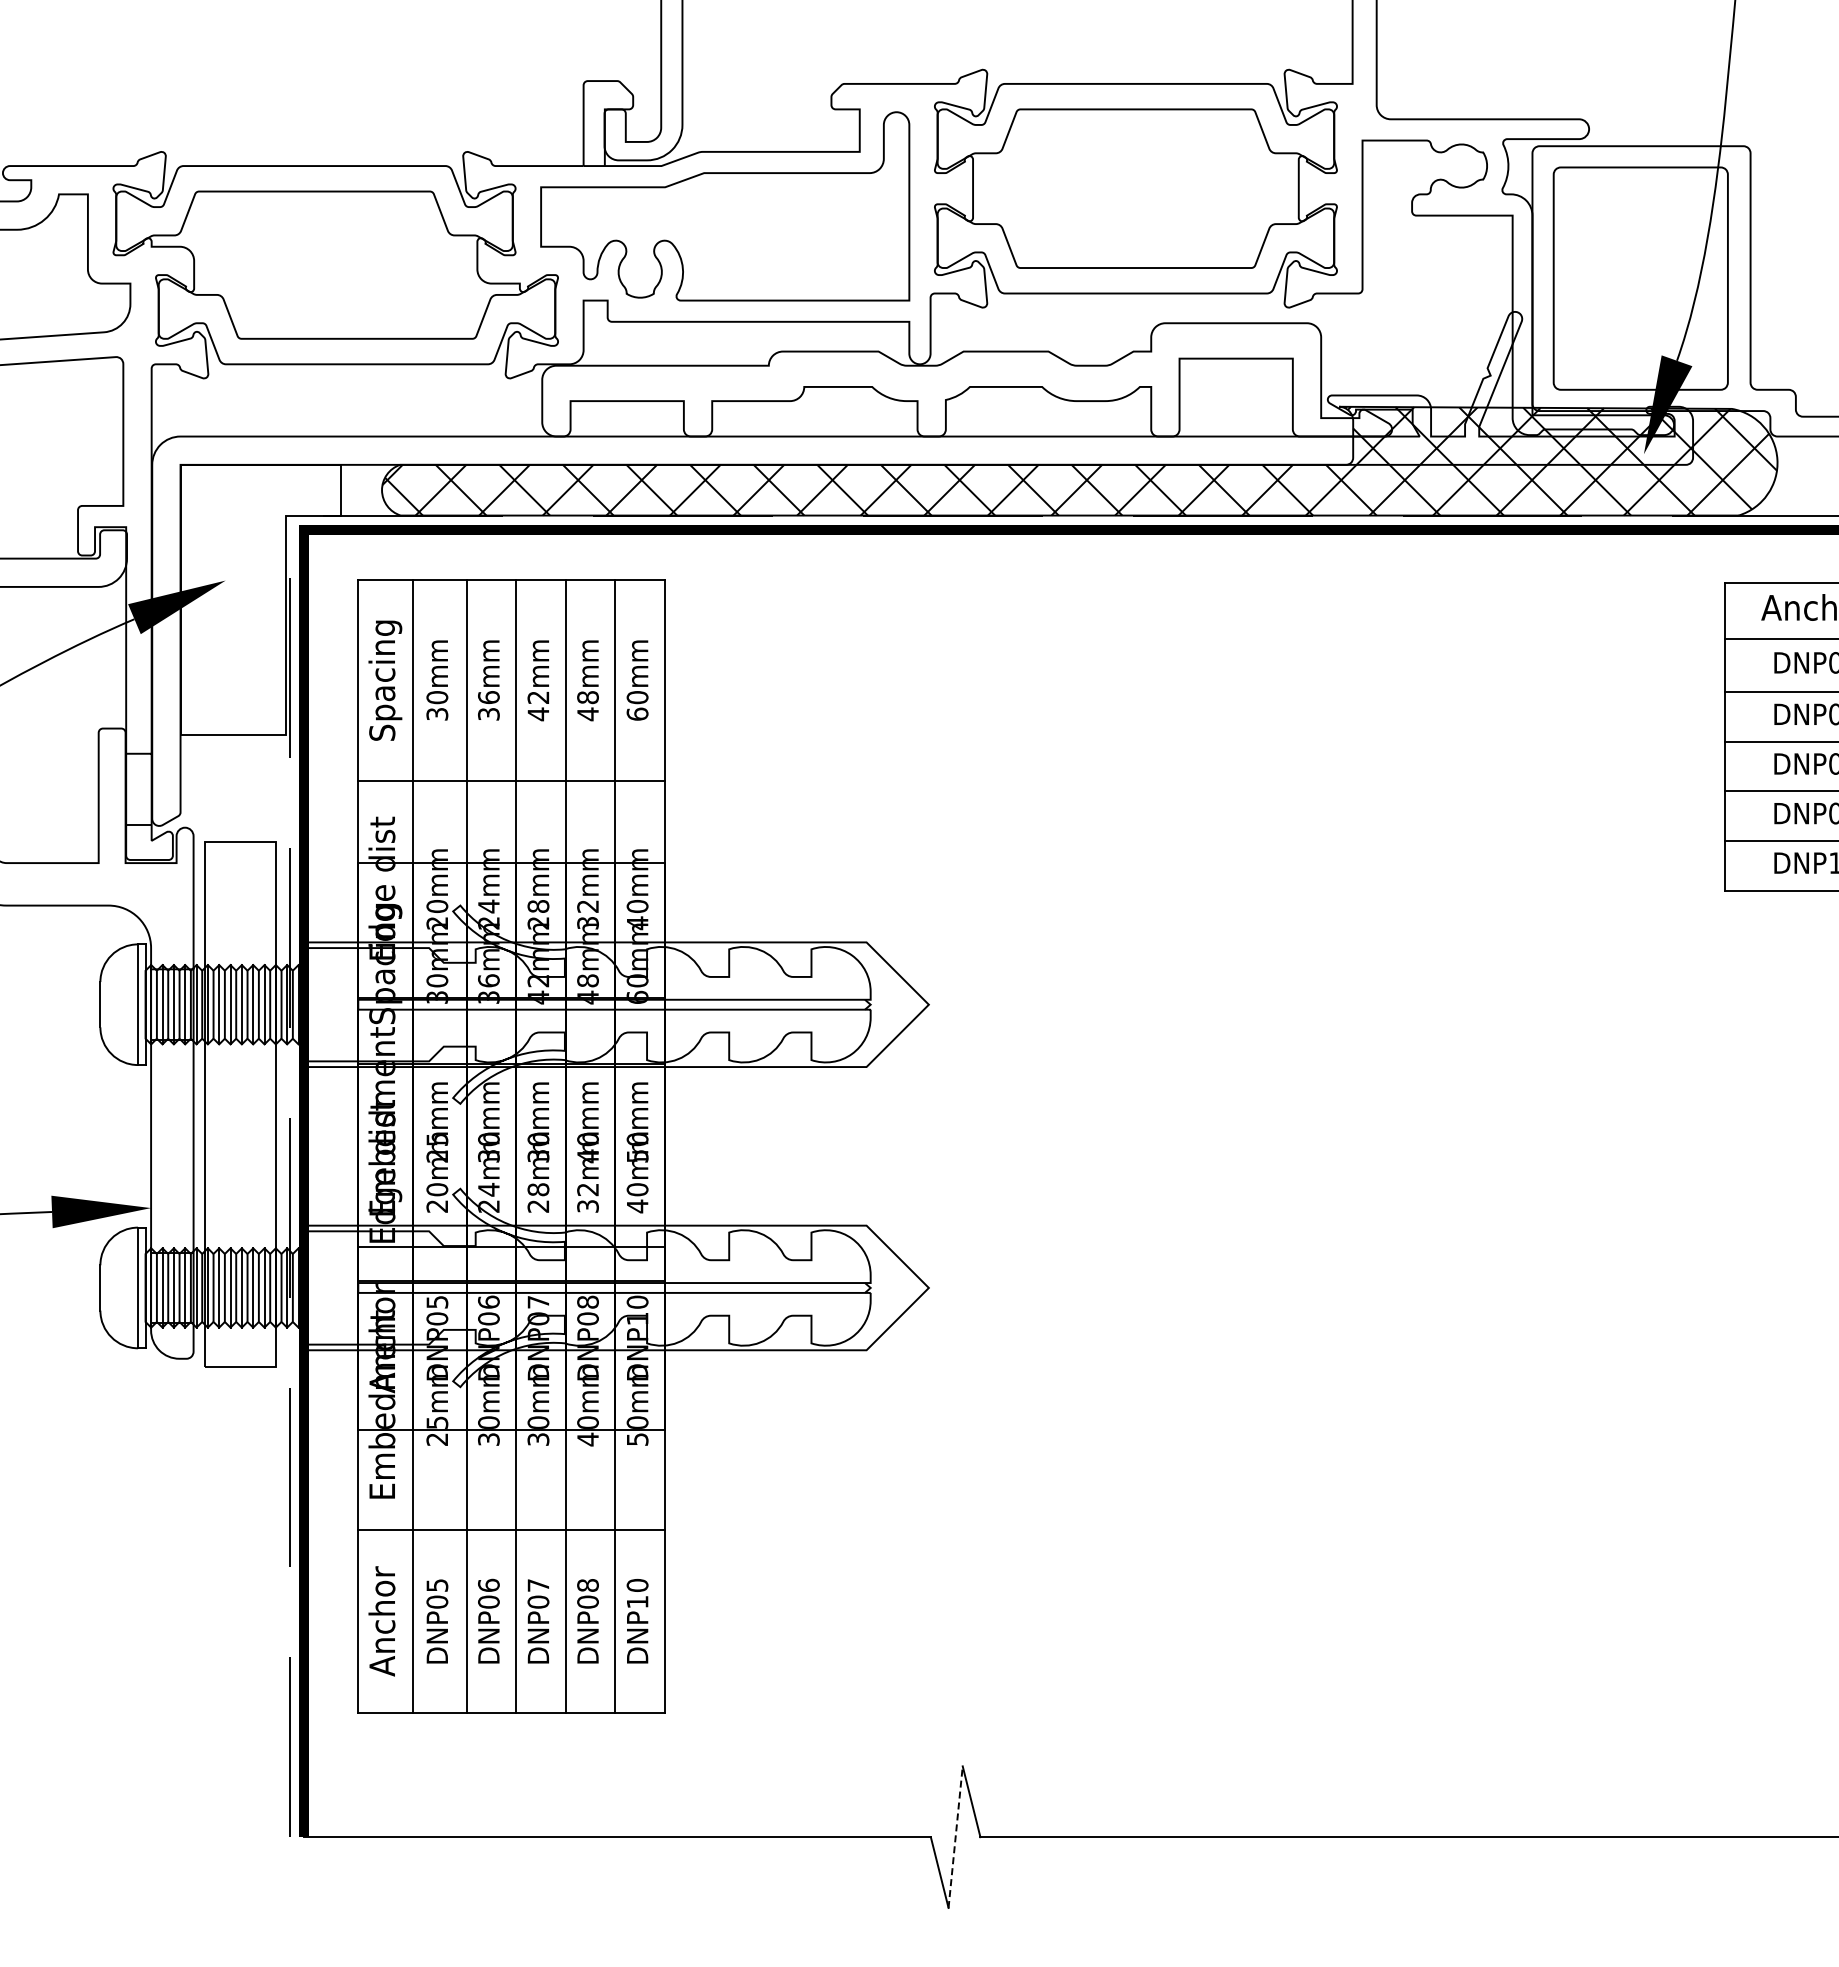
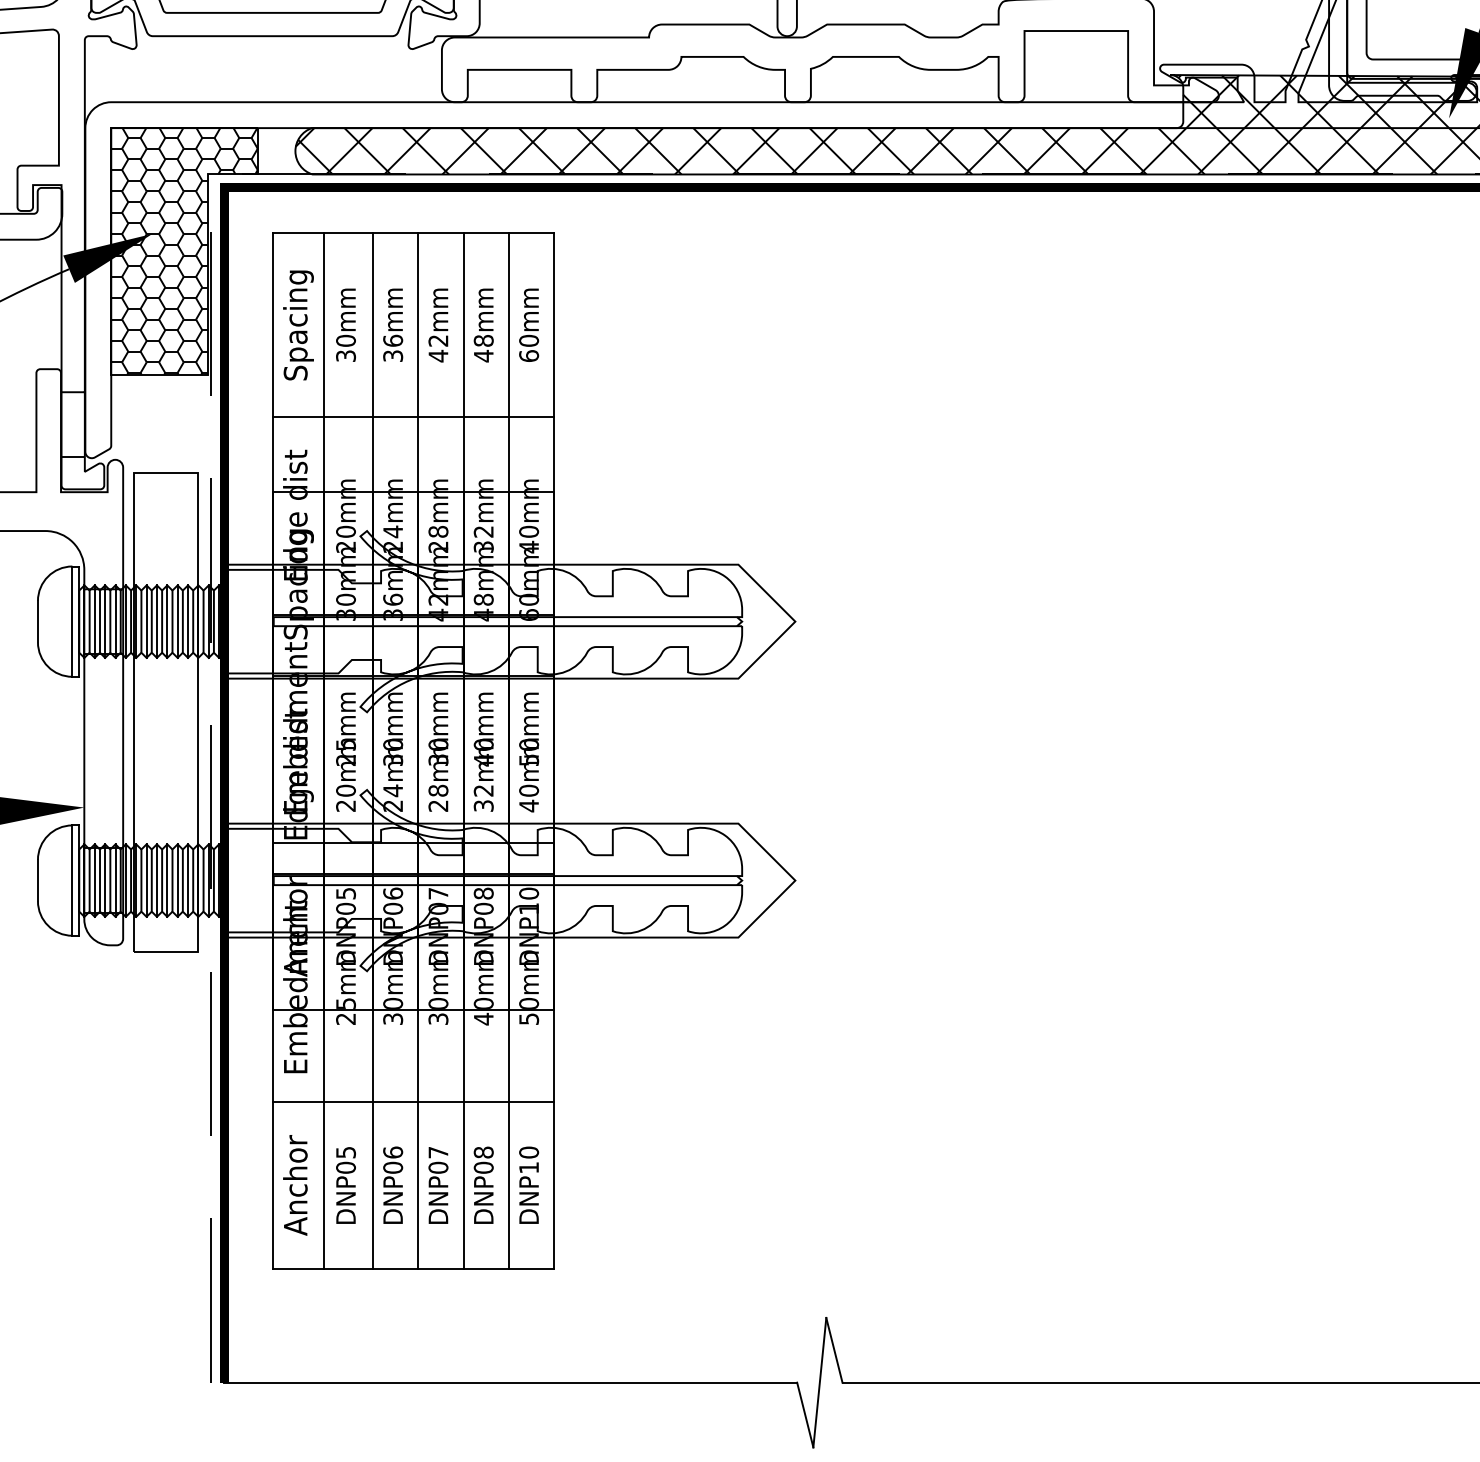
hatch: (260, 599) -> (184, 251), added
line: (955, 1836) -> (819, 1382), dashed -> solid

